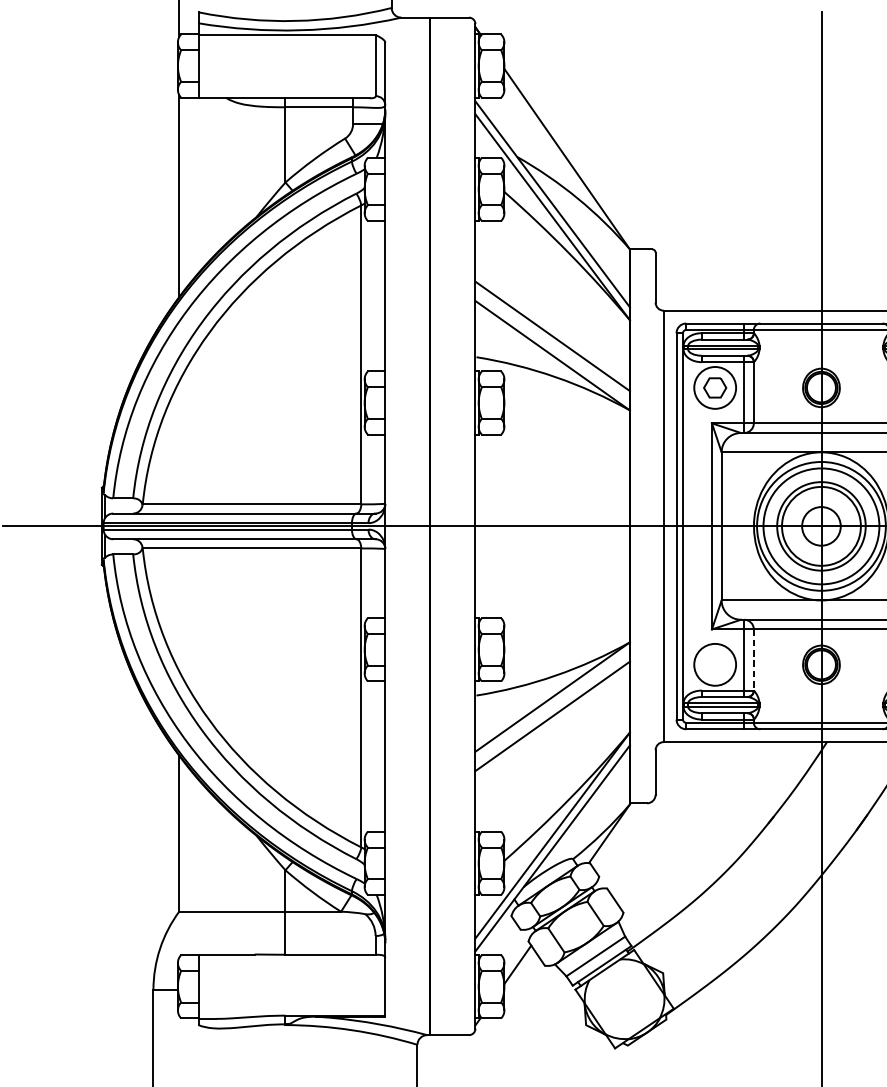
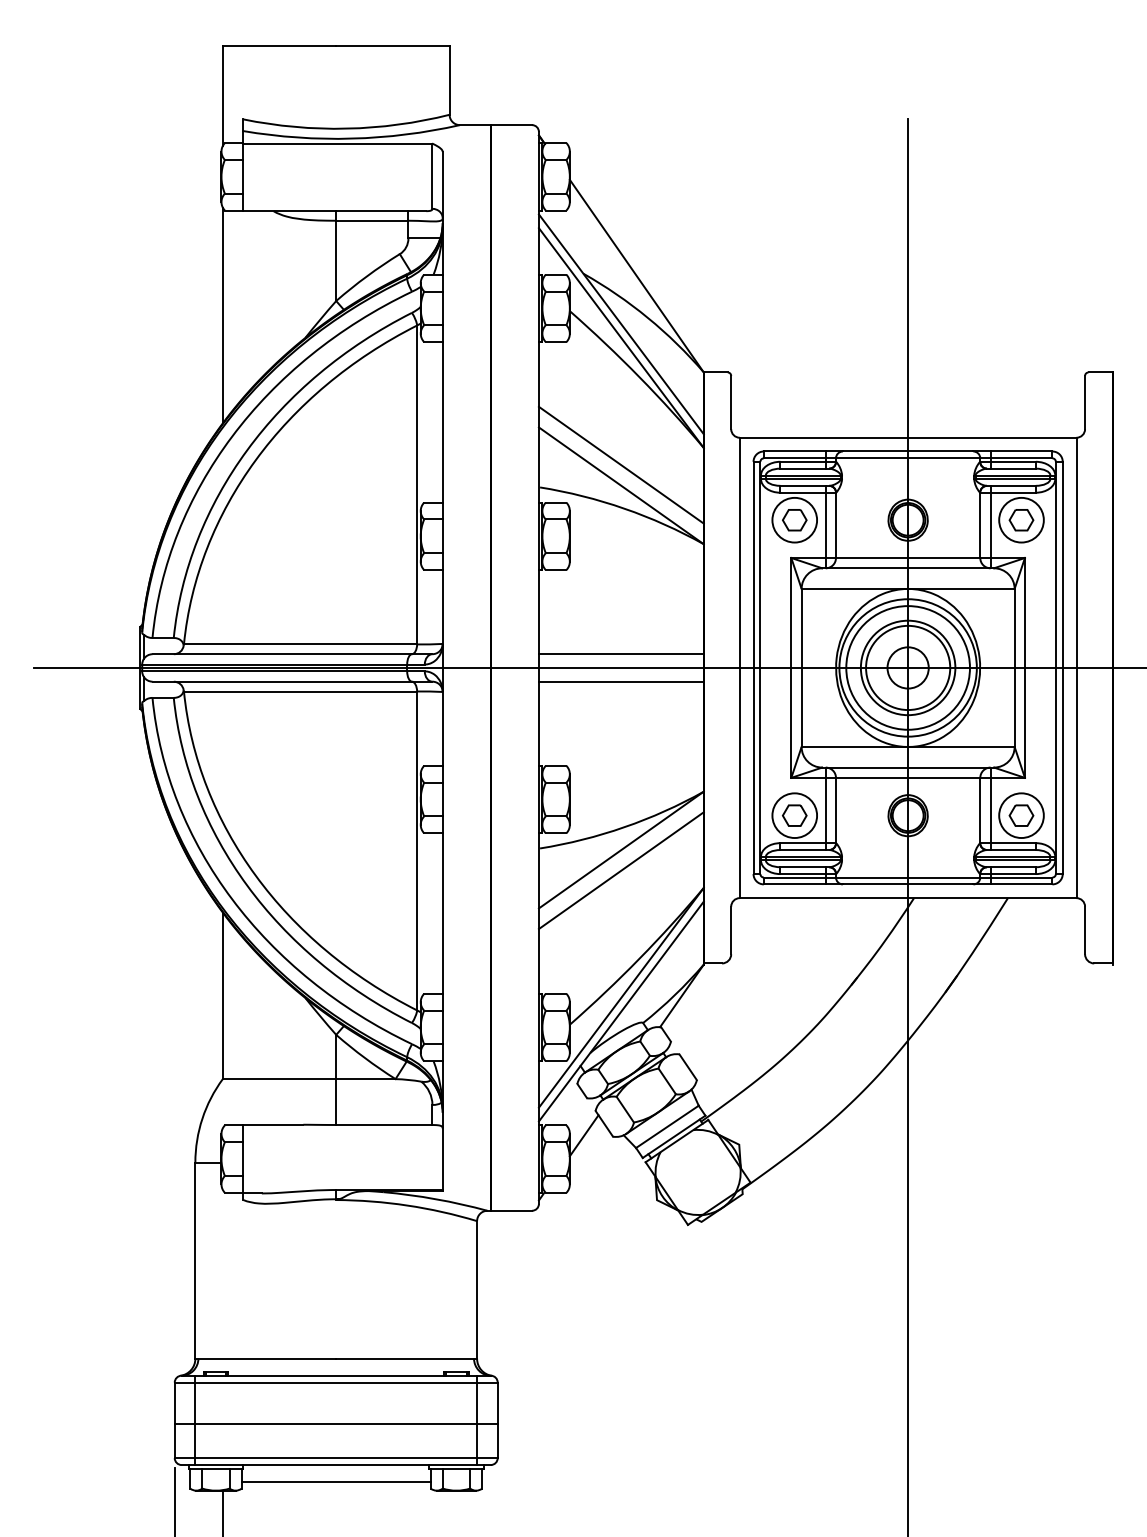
line: (551, 513) -> (620, 654), added
line: (551, 539) -> (620, 681), added
line: (753, 659) -> (835, 810), dashed -> solid
part: (714, 664) -> (794, 815), added

